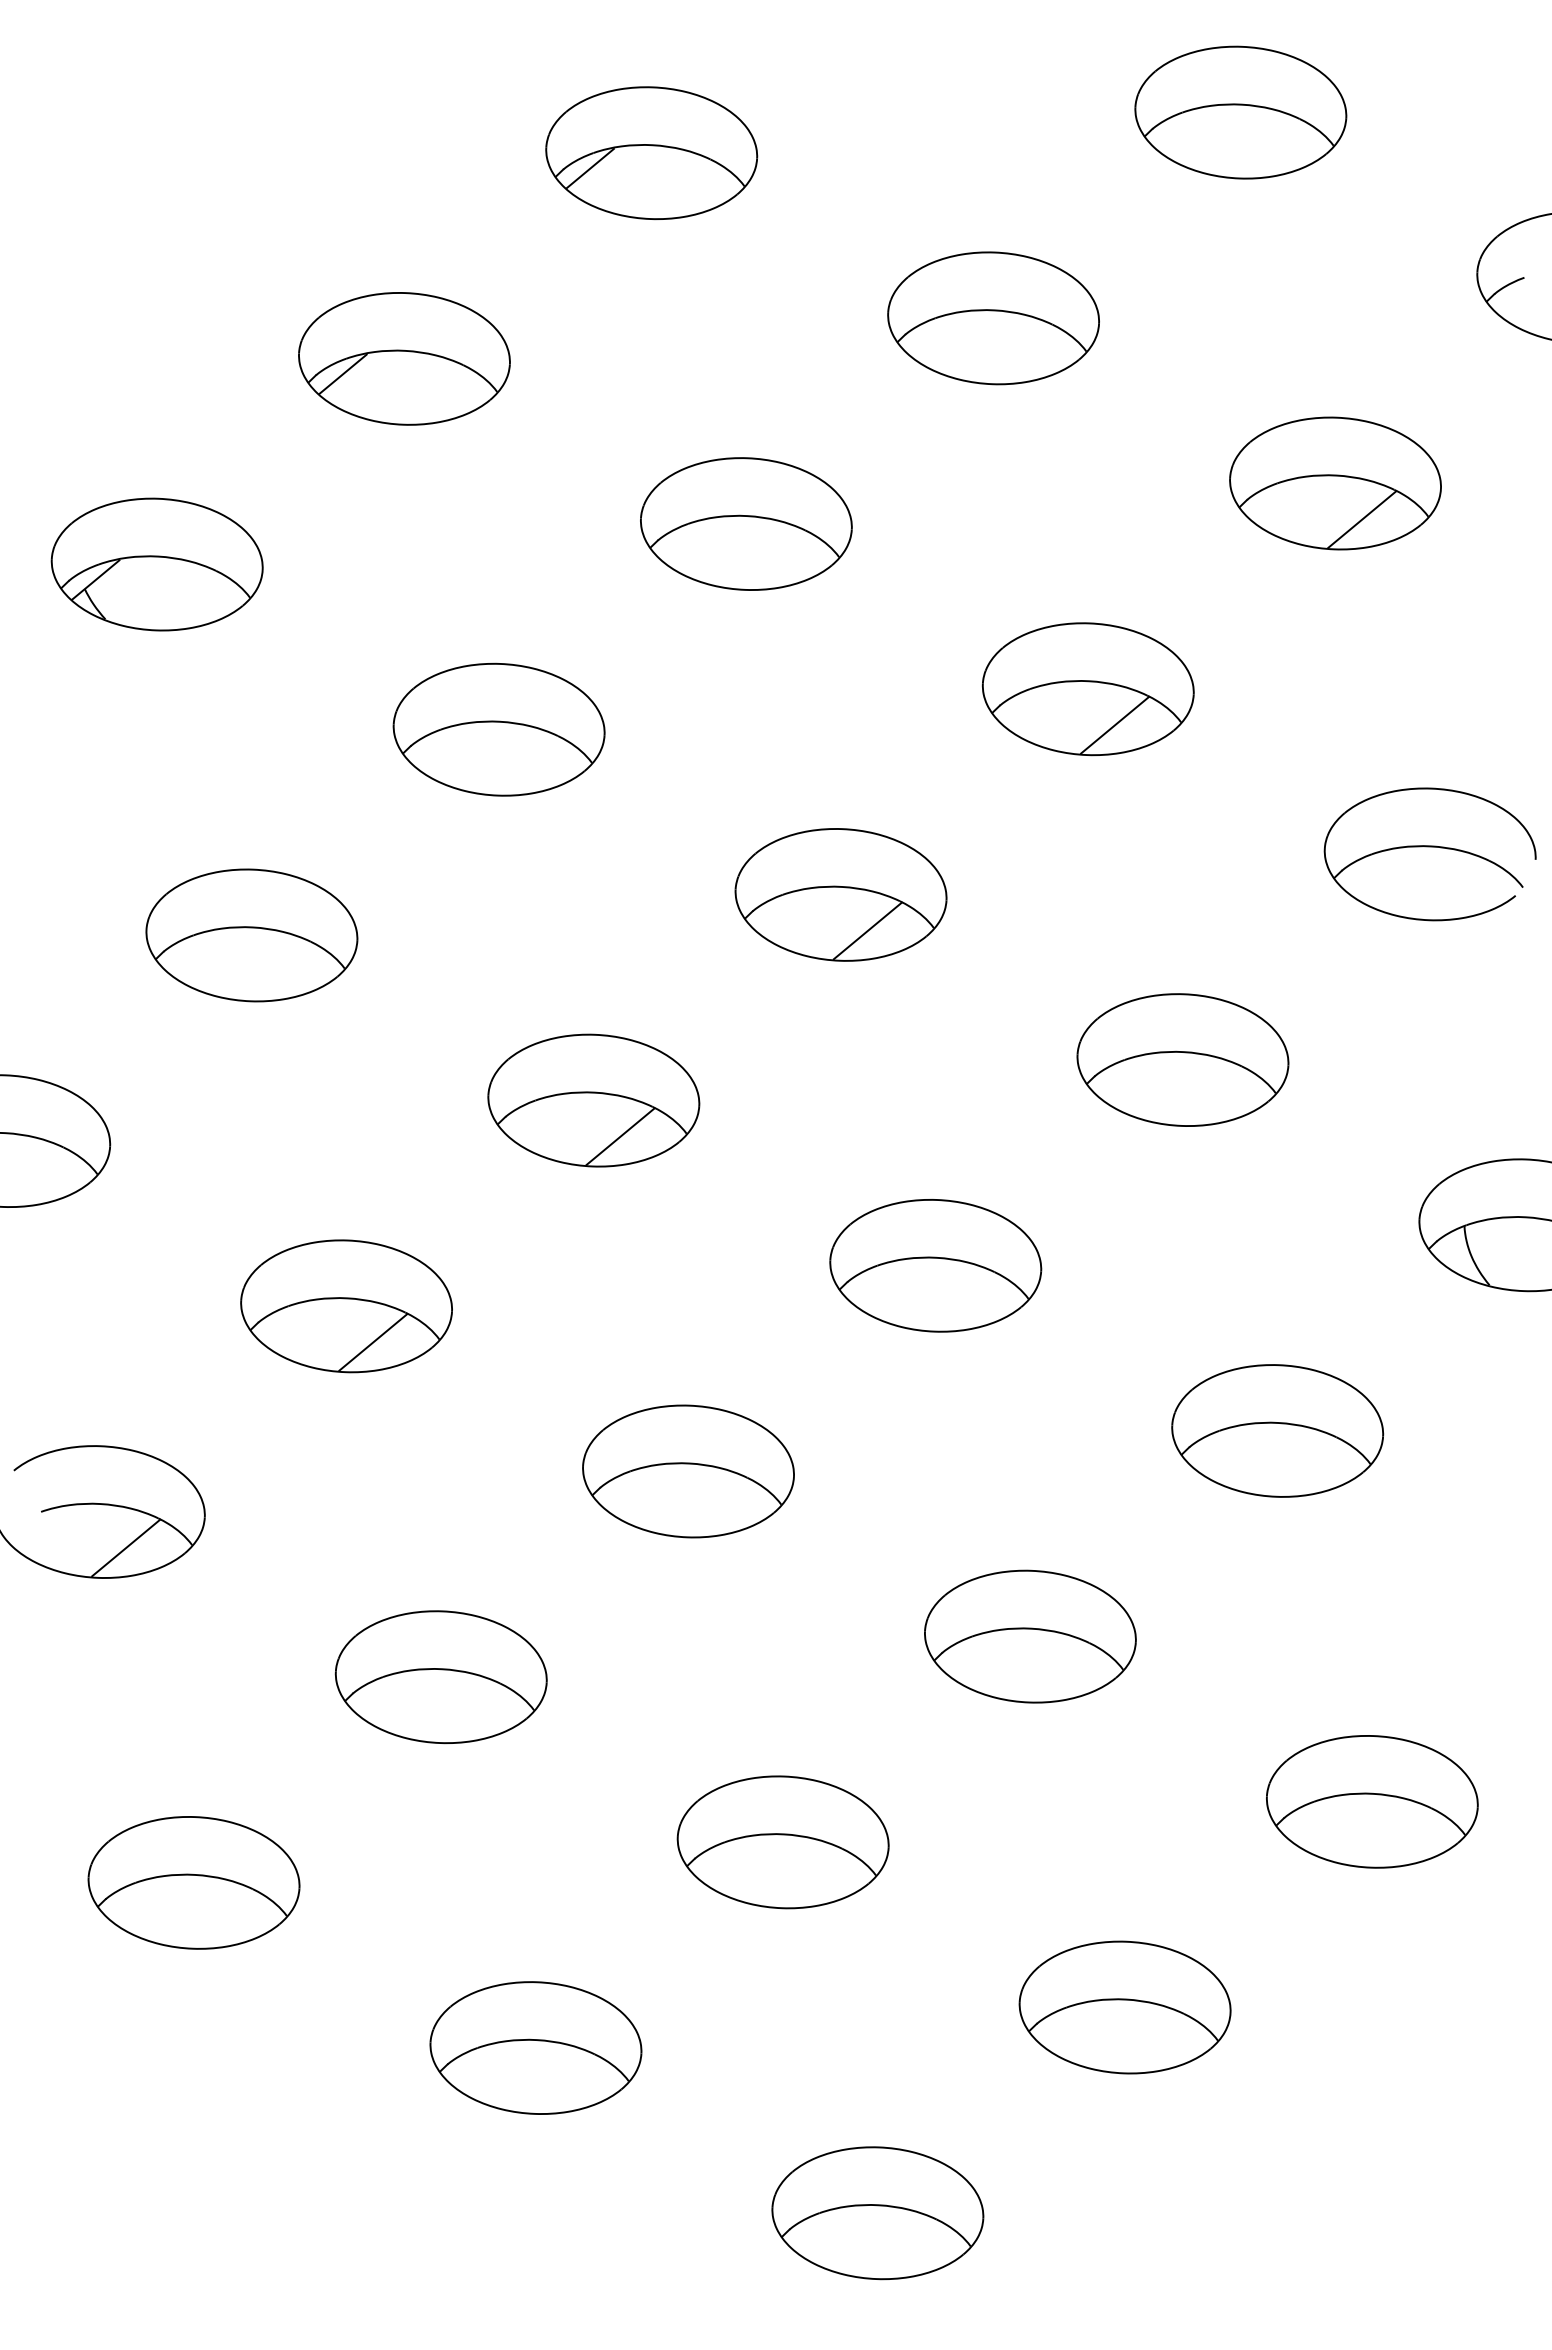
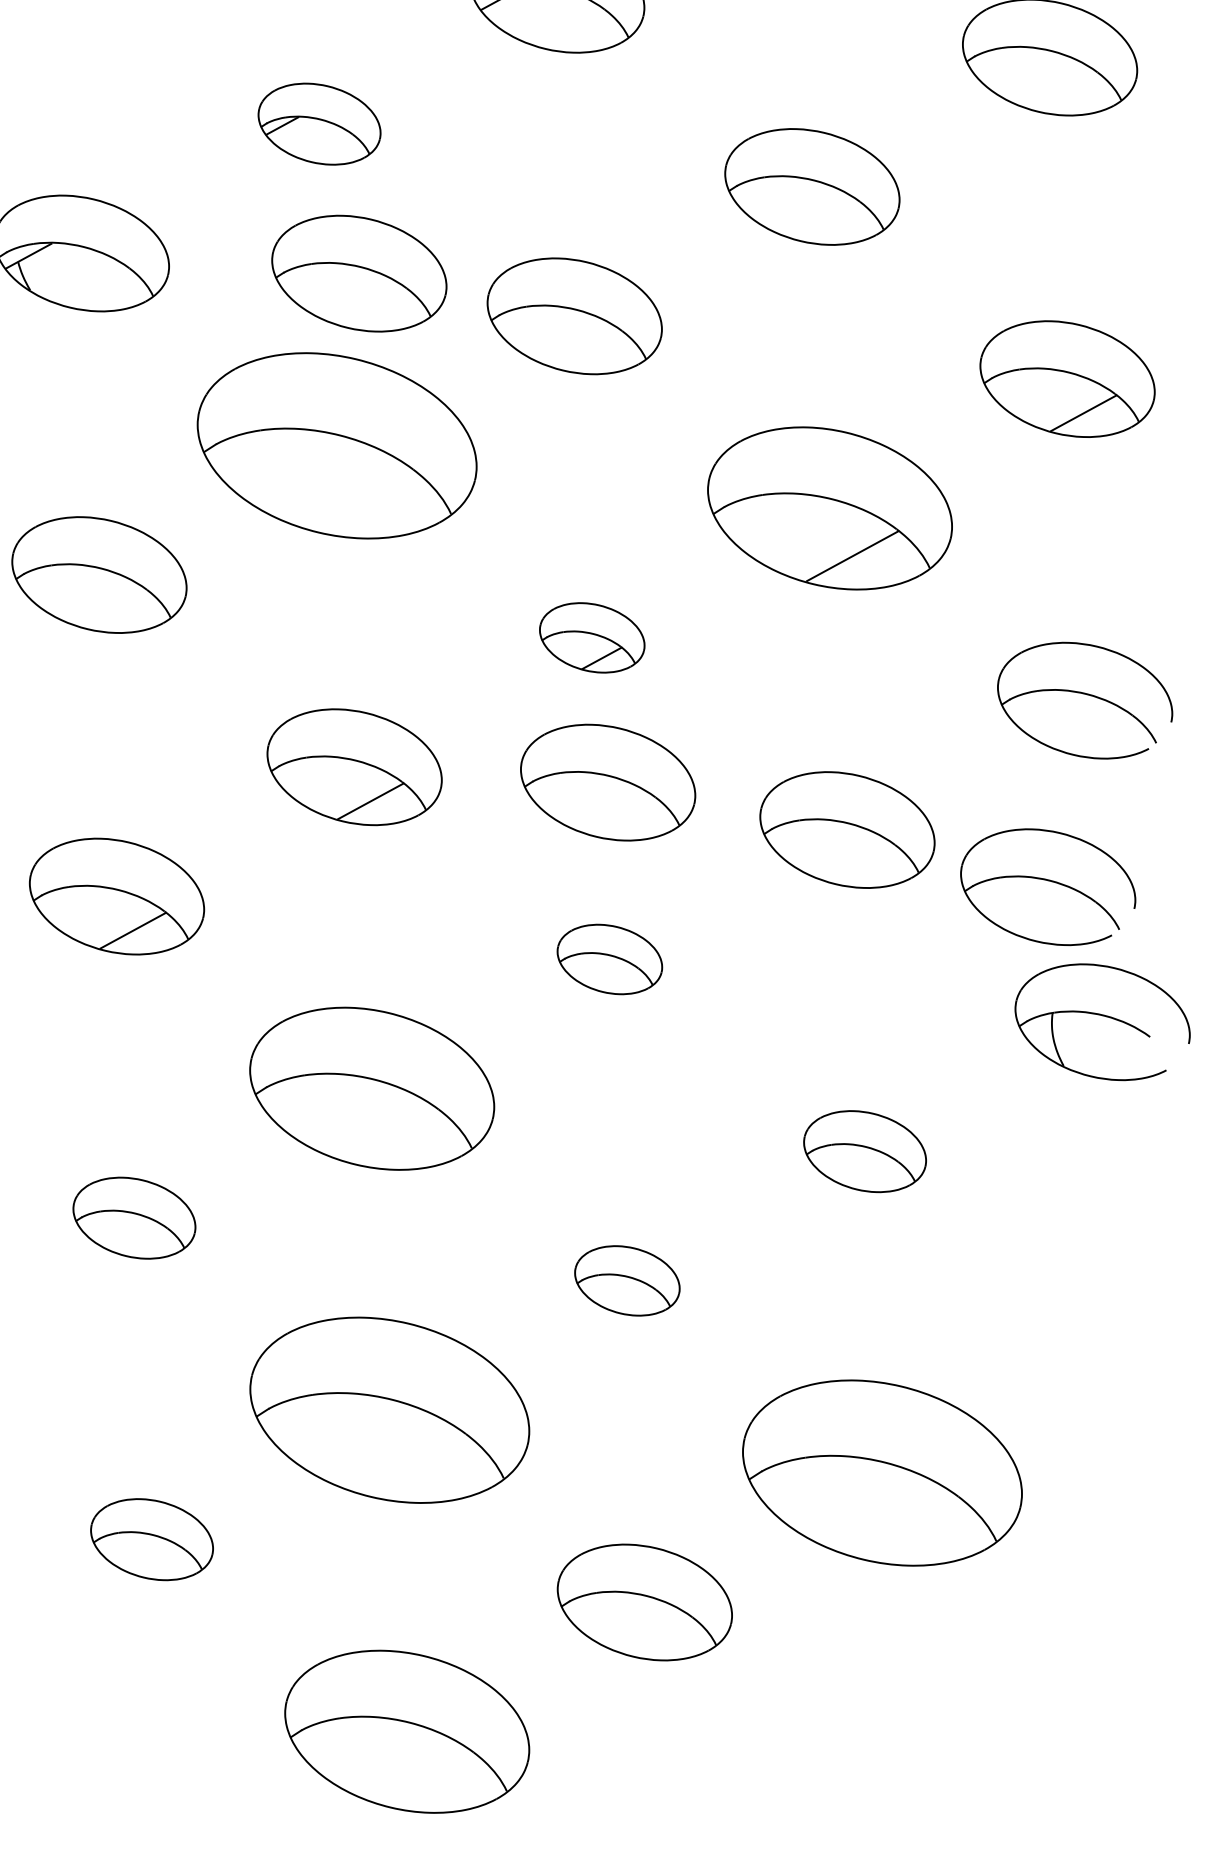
part: (404, 358) -> (319, 123), size x0.7
part: (485, 523) -> (359, 273), added
part: (1087, 689) -> (829, 508), size x1.4
part: (498, 729) -> (336, 445), size x1.6
part: (840, 894) -> (591, 637), size x0.6
part: (892, 1059) -> (607, 782), added
part: (1429, 1073) -> (1048, 881), added
part: (935, 1265) -> (609, 959), size x0.6
part: (1277, 1430) -> (864, 1151), size x0.7
part: (688, 1471) -> (372, 1088), size x1.4
part: (1030, 1636) -> (627, 1280), size x0.6
part: (440, 1677) -> (133, 1218), size x0.7
part: (1372, 1801) -> (882, 1472), size x1.6
part: (782, 1842) -> (389, 1410), size x1.6
part: (535, 2047) -> (151, 1539), size x0.7
part: (877, 2213) -> (406, 1732), size x1.4

